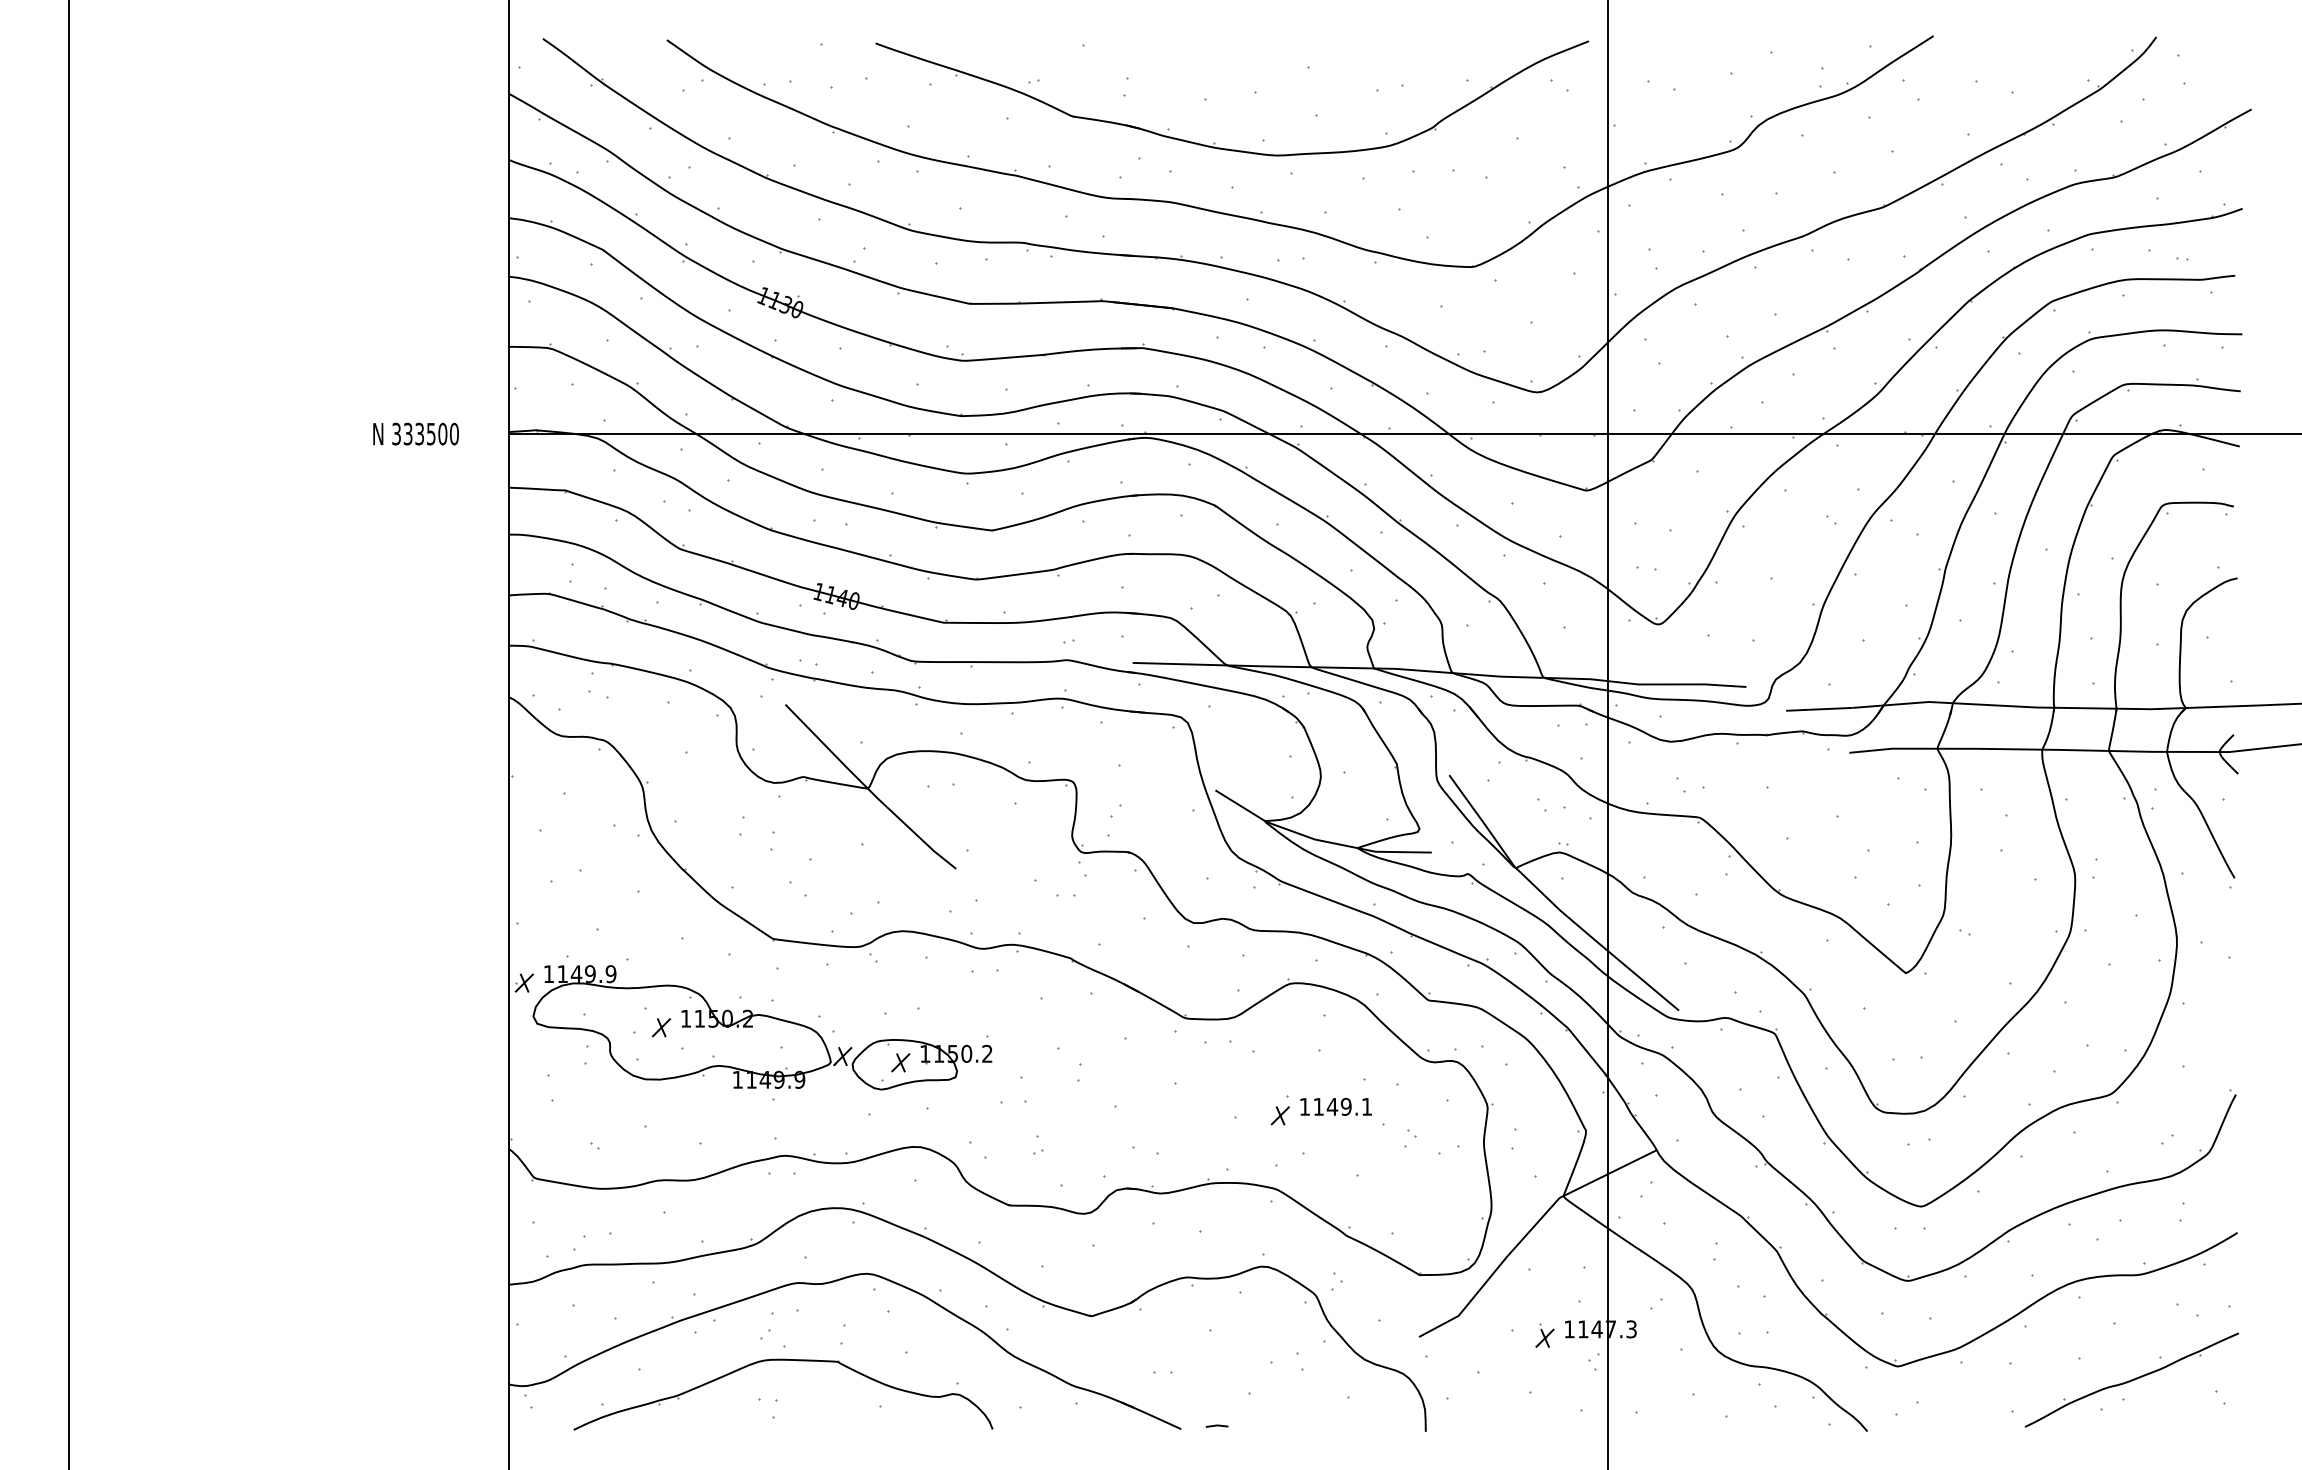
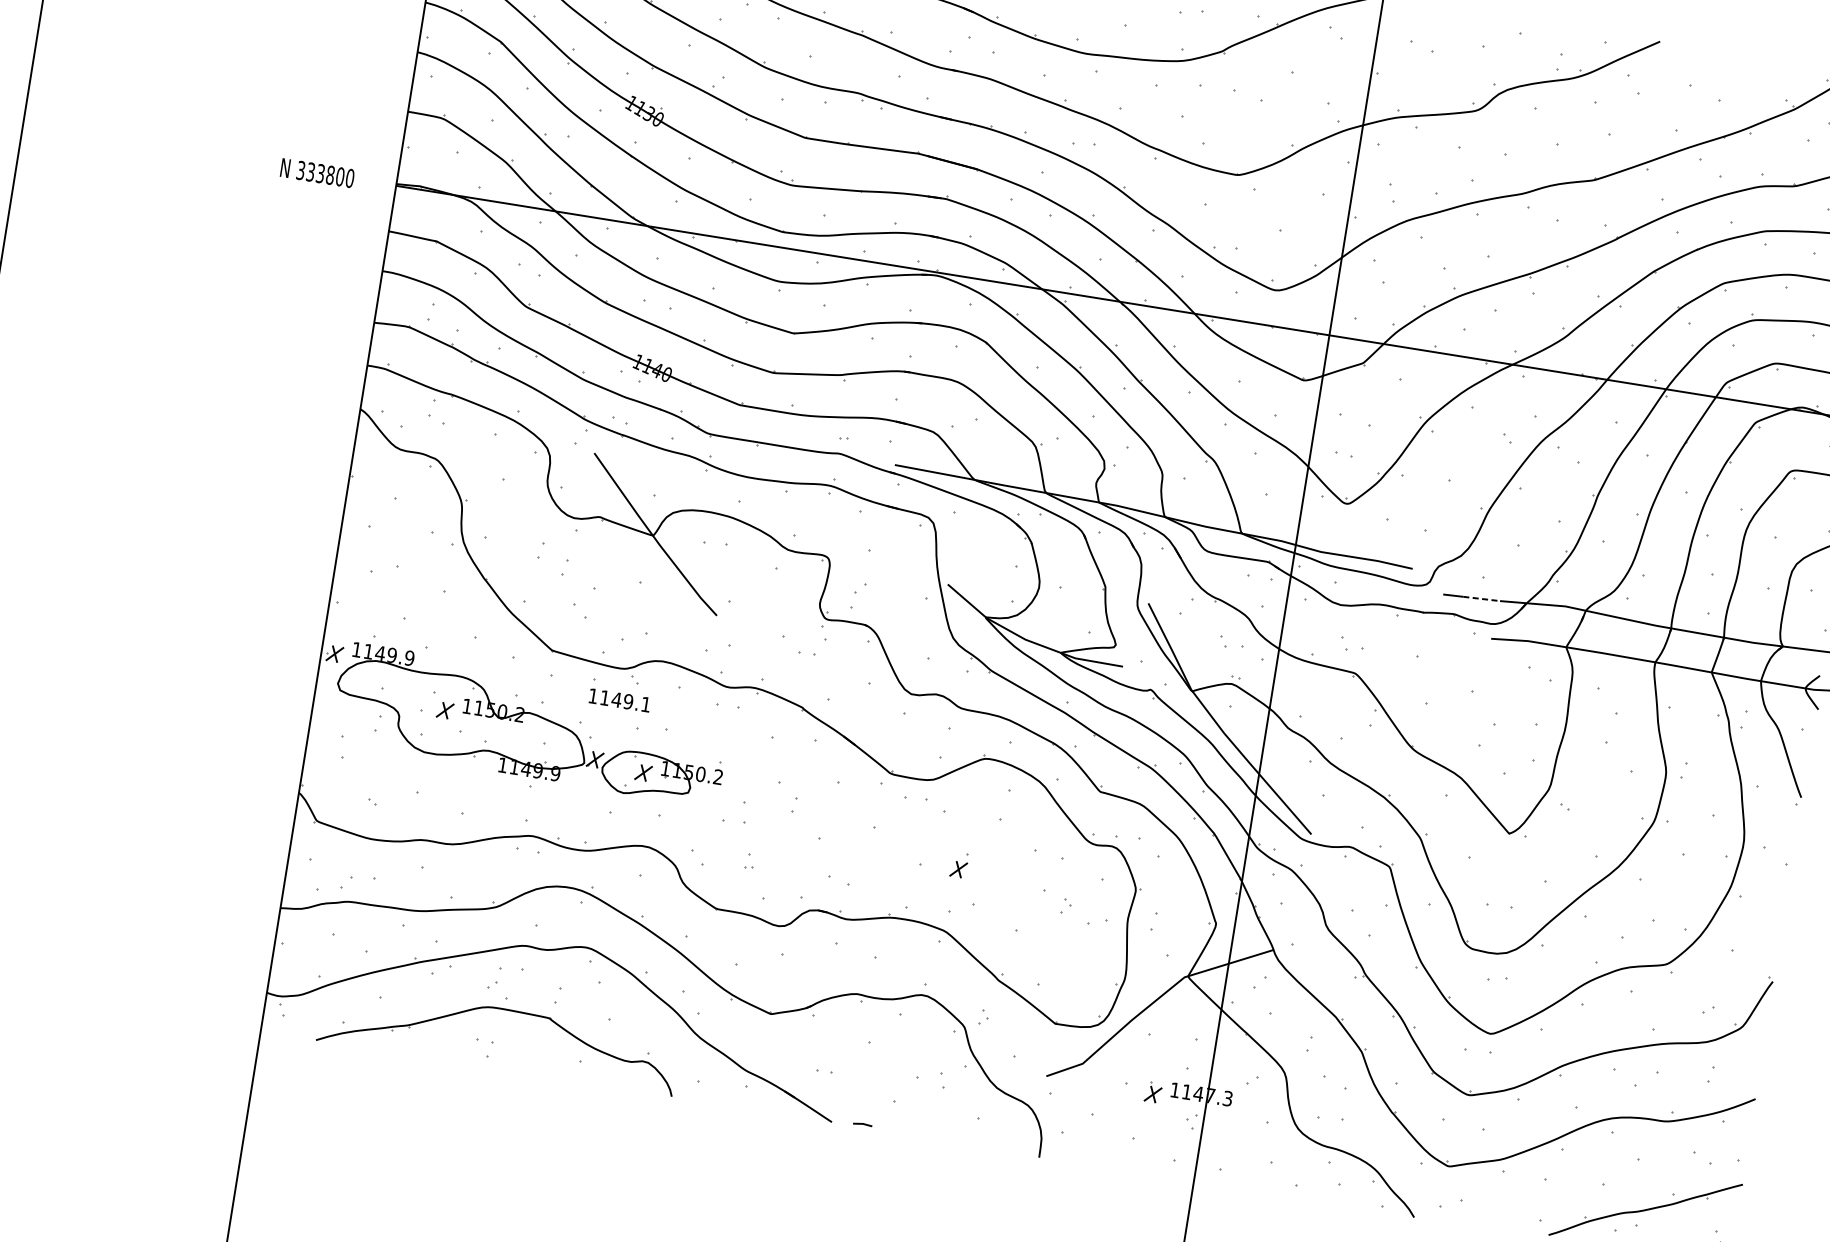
text: (430, 433) -> (329, 174), 333500 -> 333800
line: (1831, 708) -> (1482, 598), solid -> dashed
text: (1335, 1106) -> (619, 700), moved

